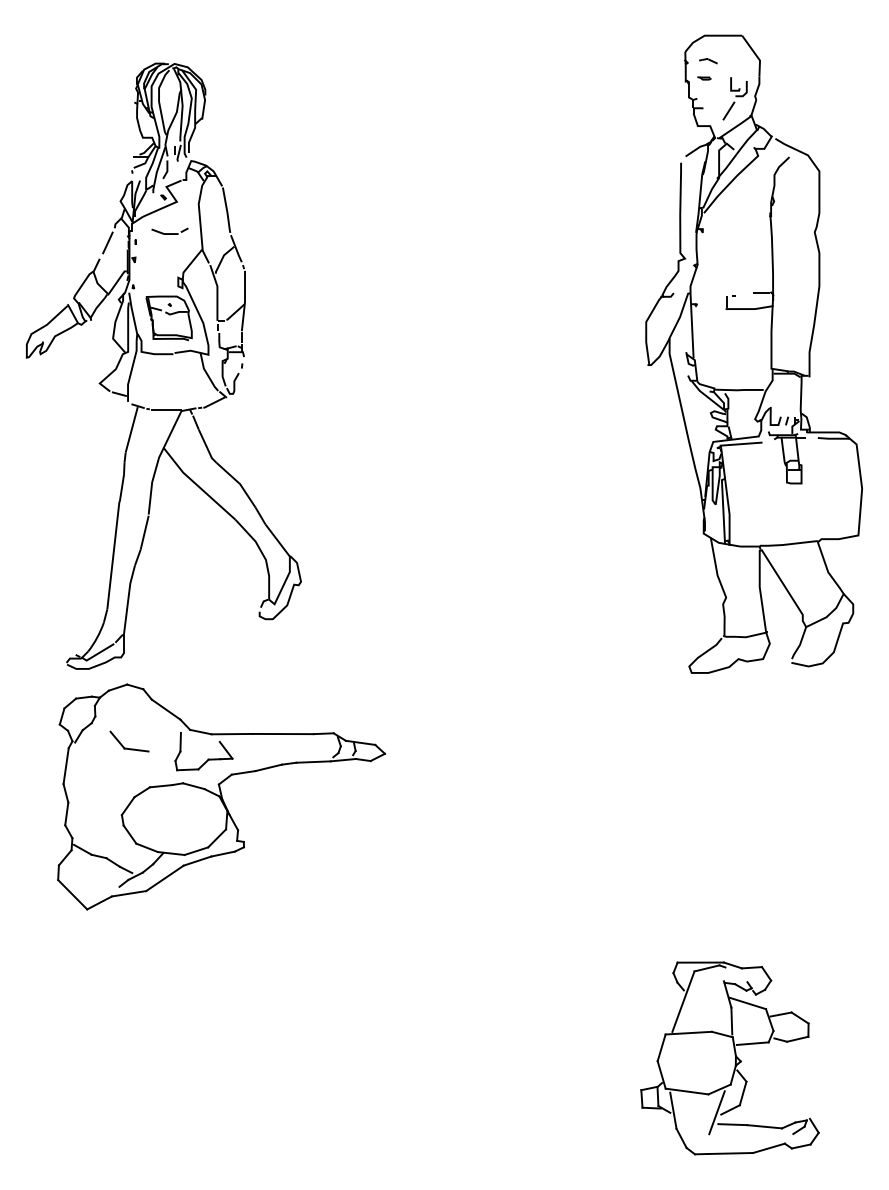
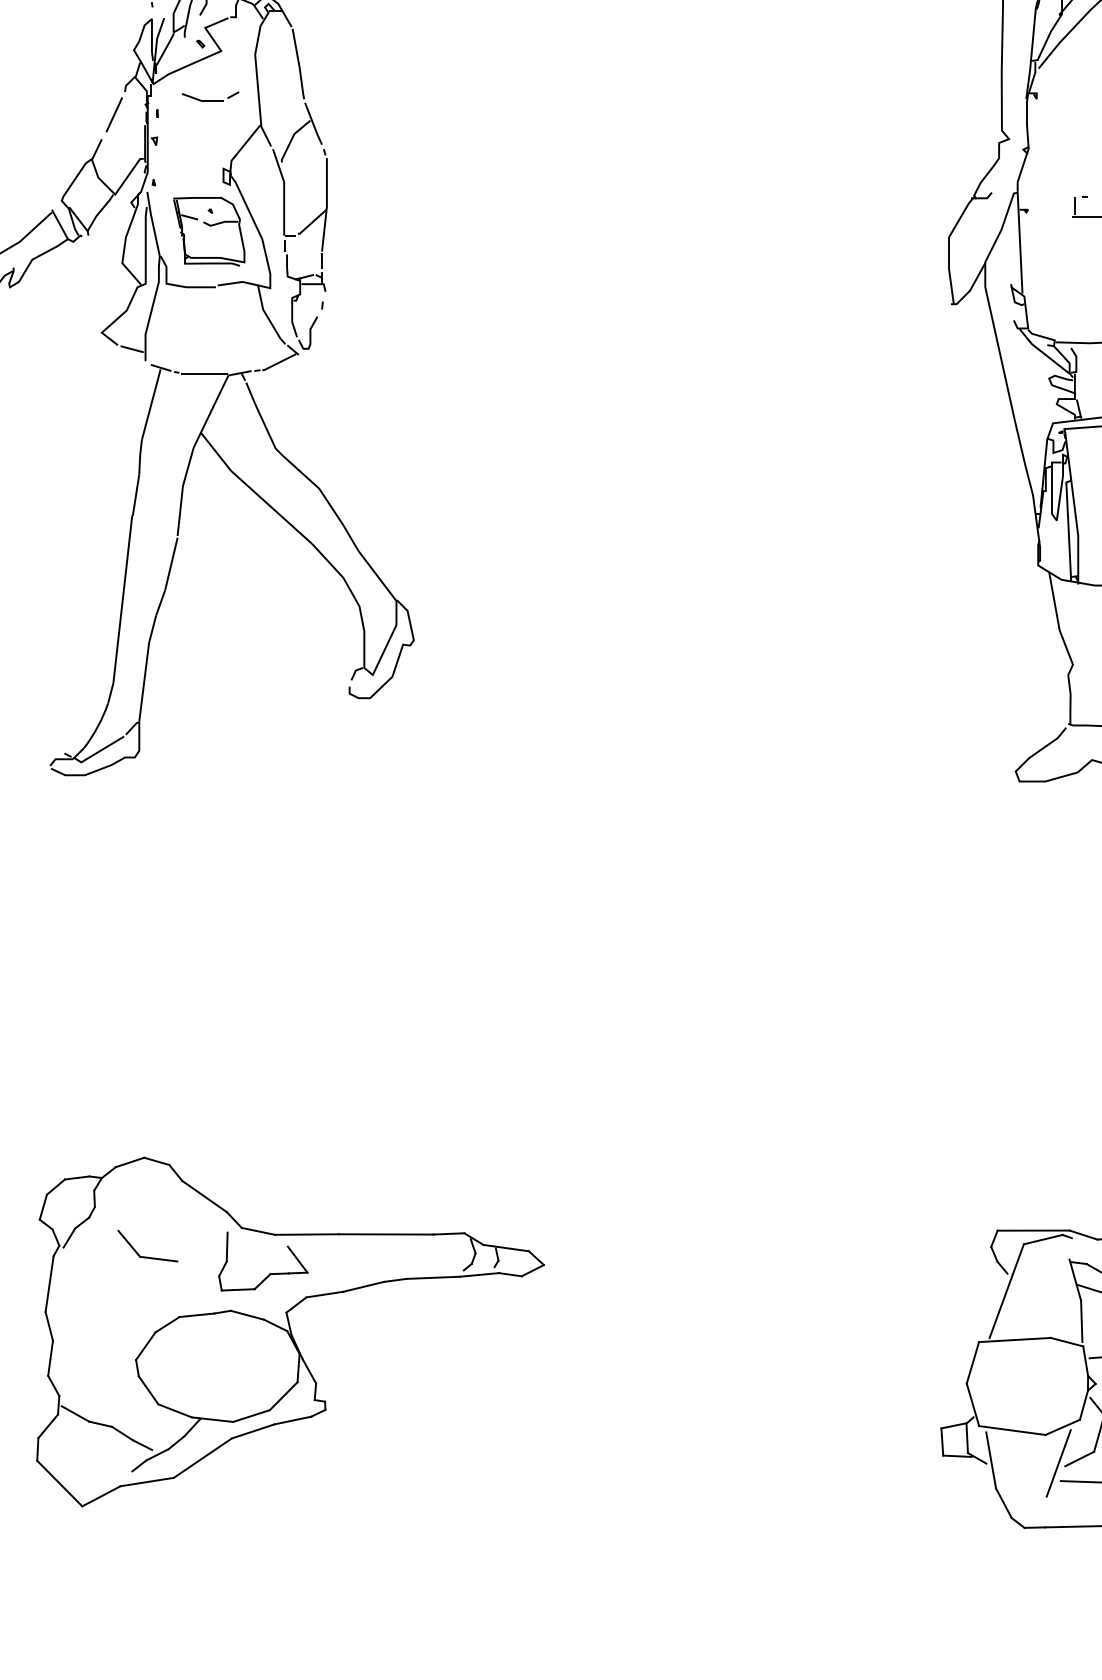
part: (221, 796) -> (290, 1331), moved

